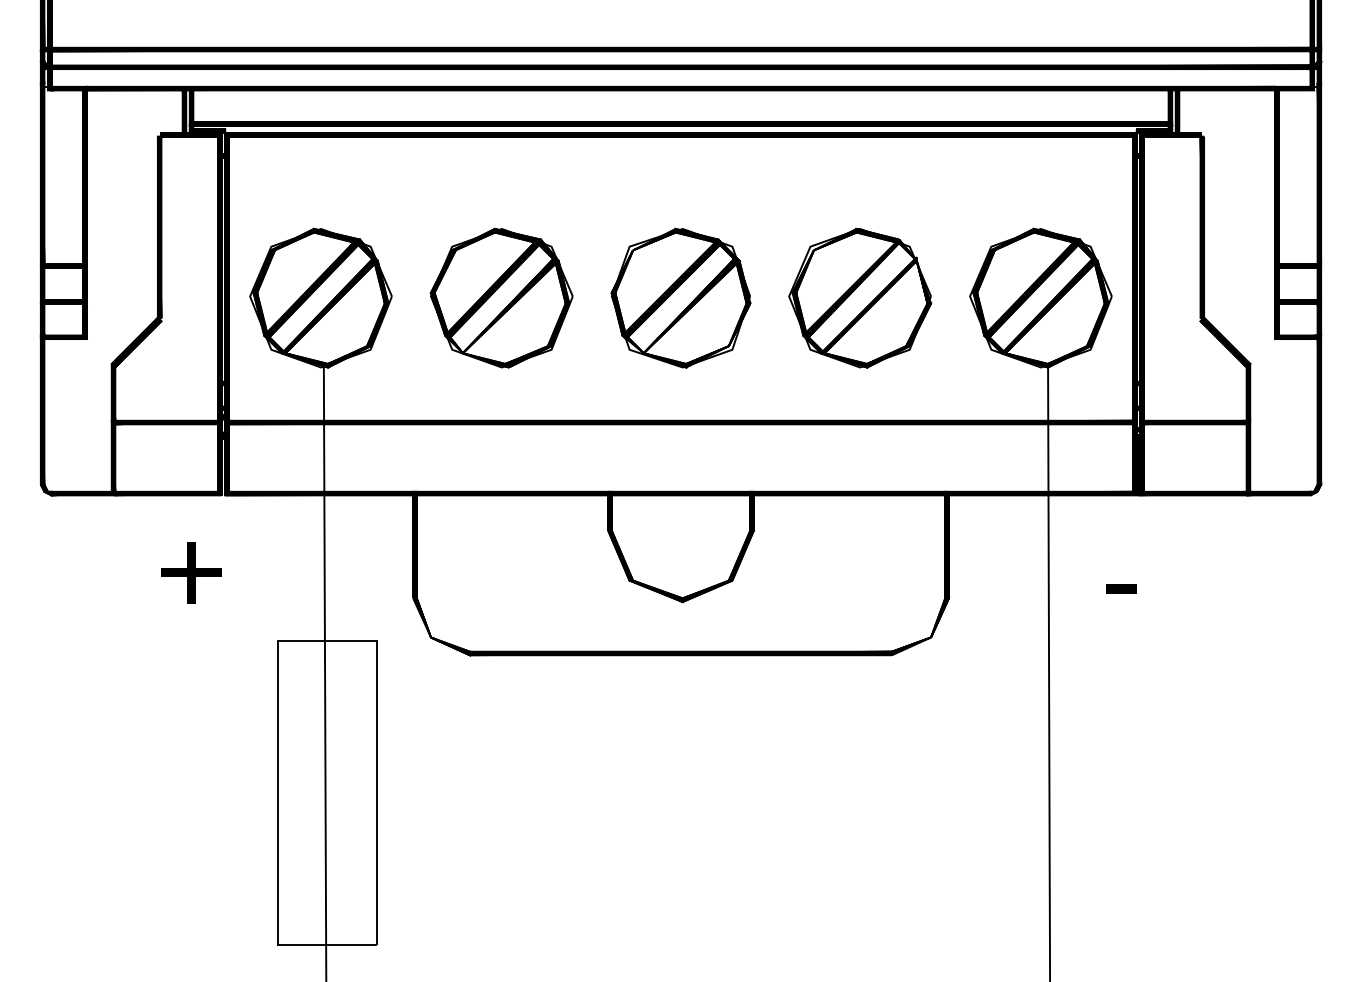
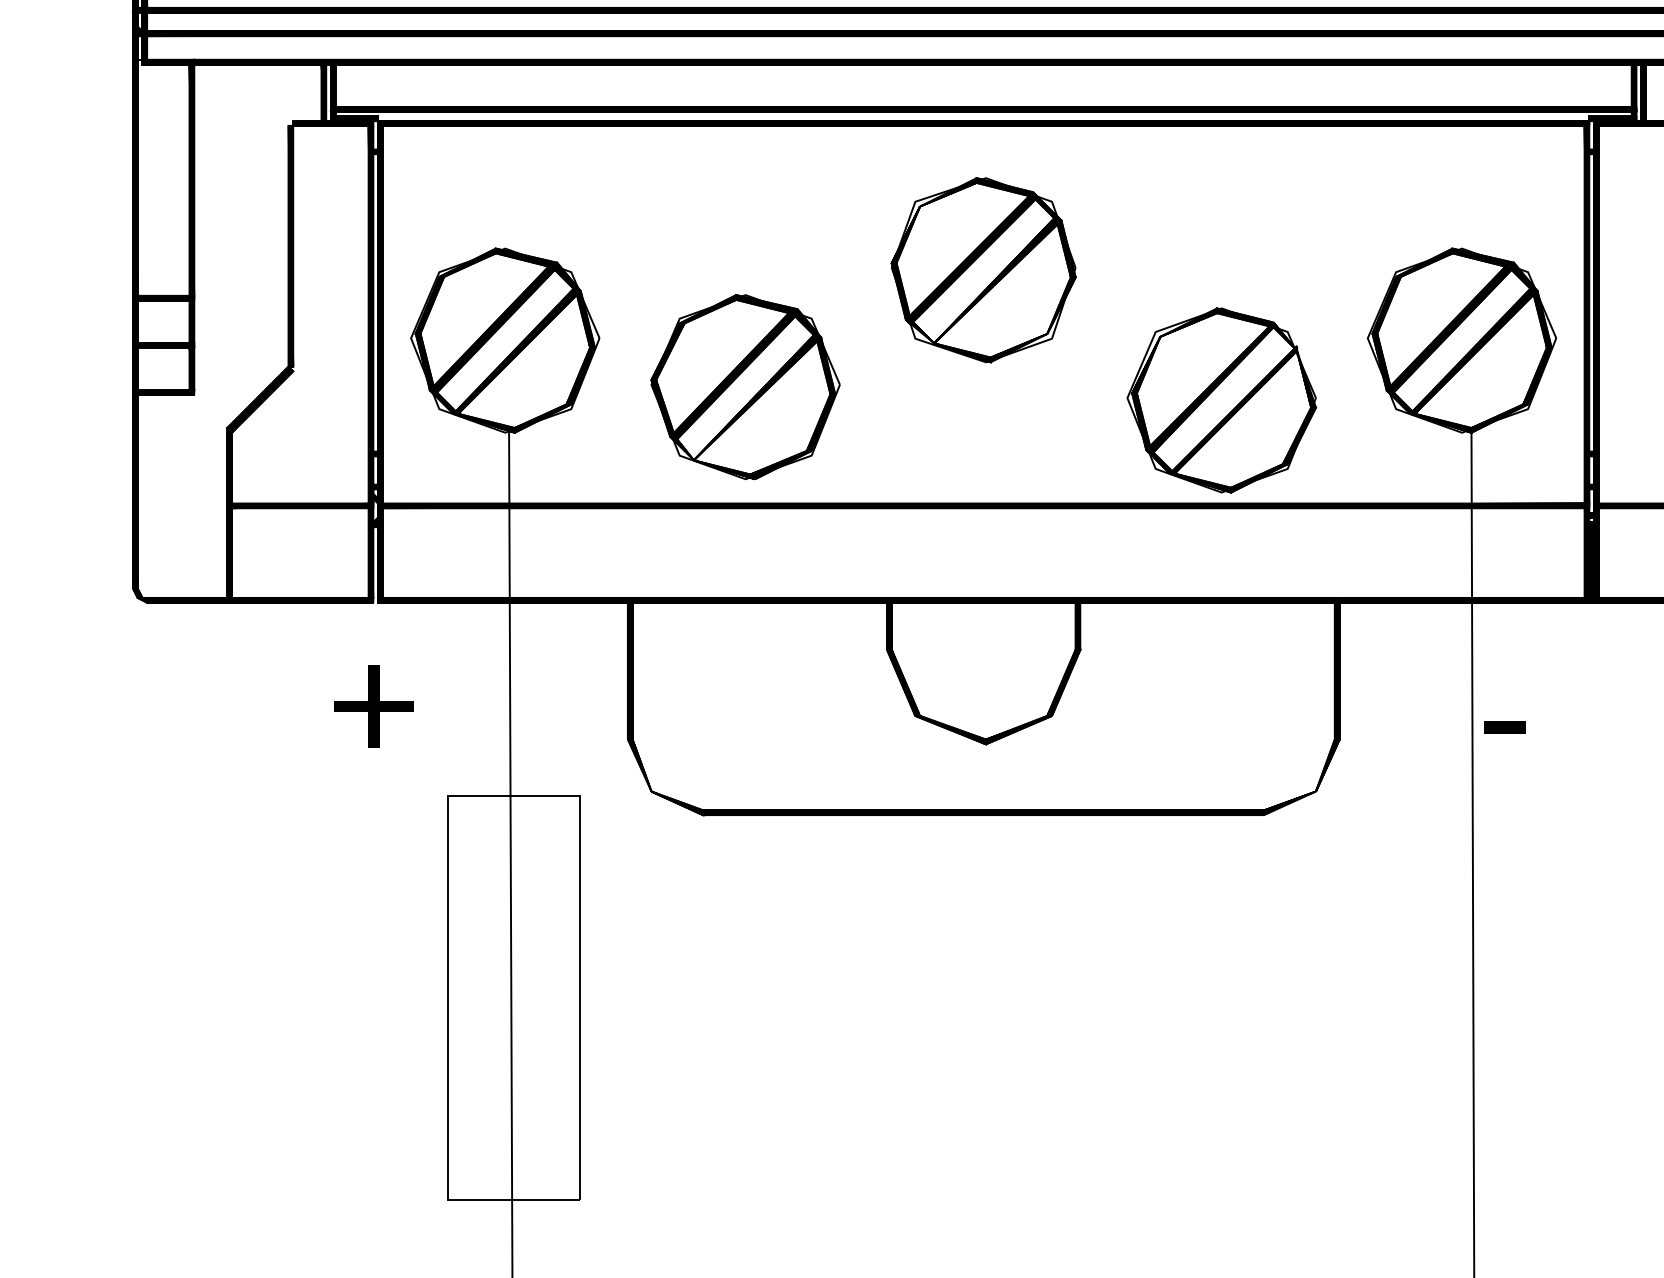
part: (501, 297) -> (745, 386), moved
part: (680, 297) -> (983, 269), moved
part: (860, 297) -> (1222, 399), moved
text: (191, 572) -> (374, 706), moved
text: (1121, 588) -> (1505, 726), moved

